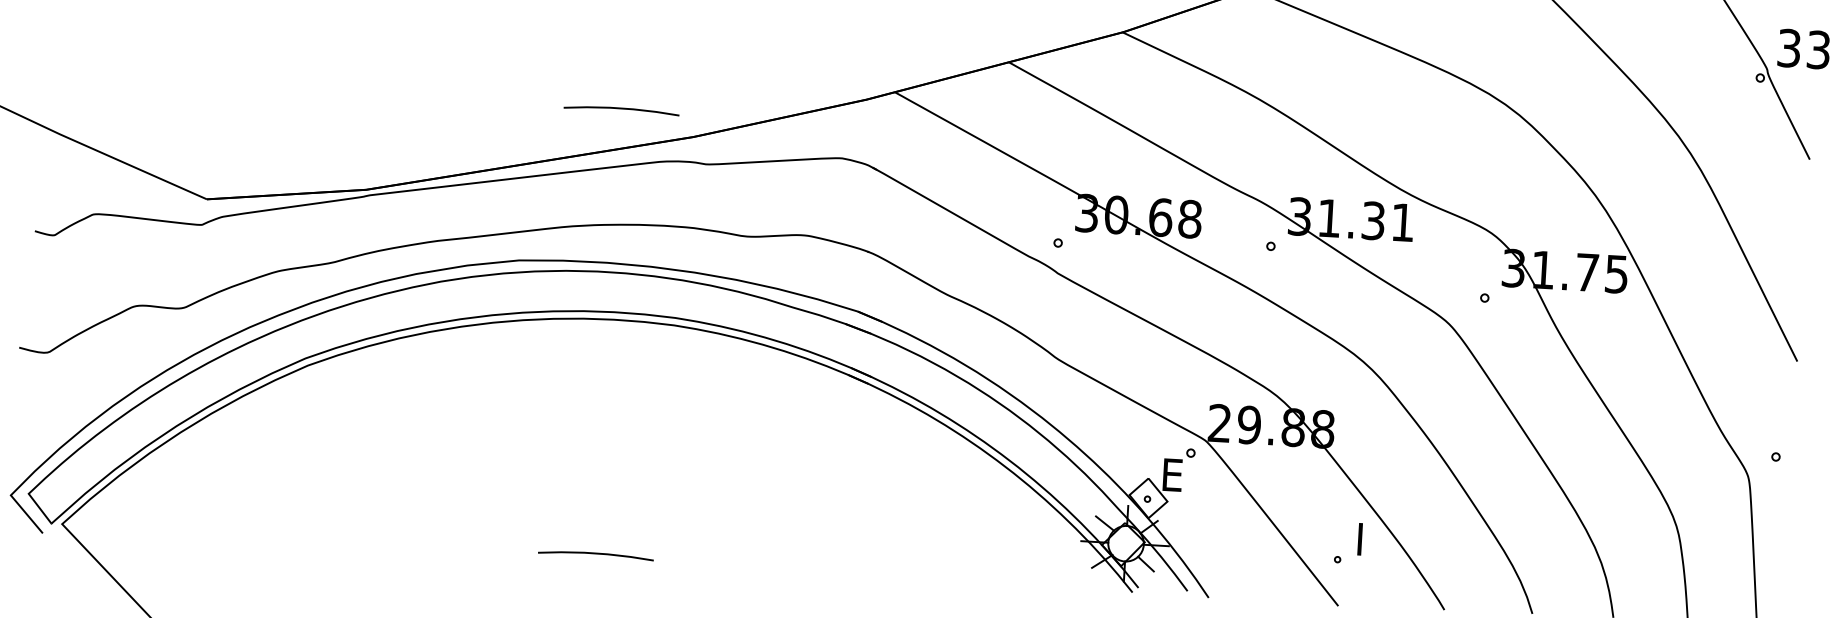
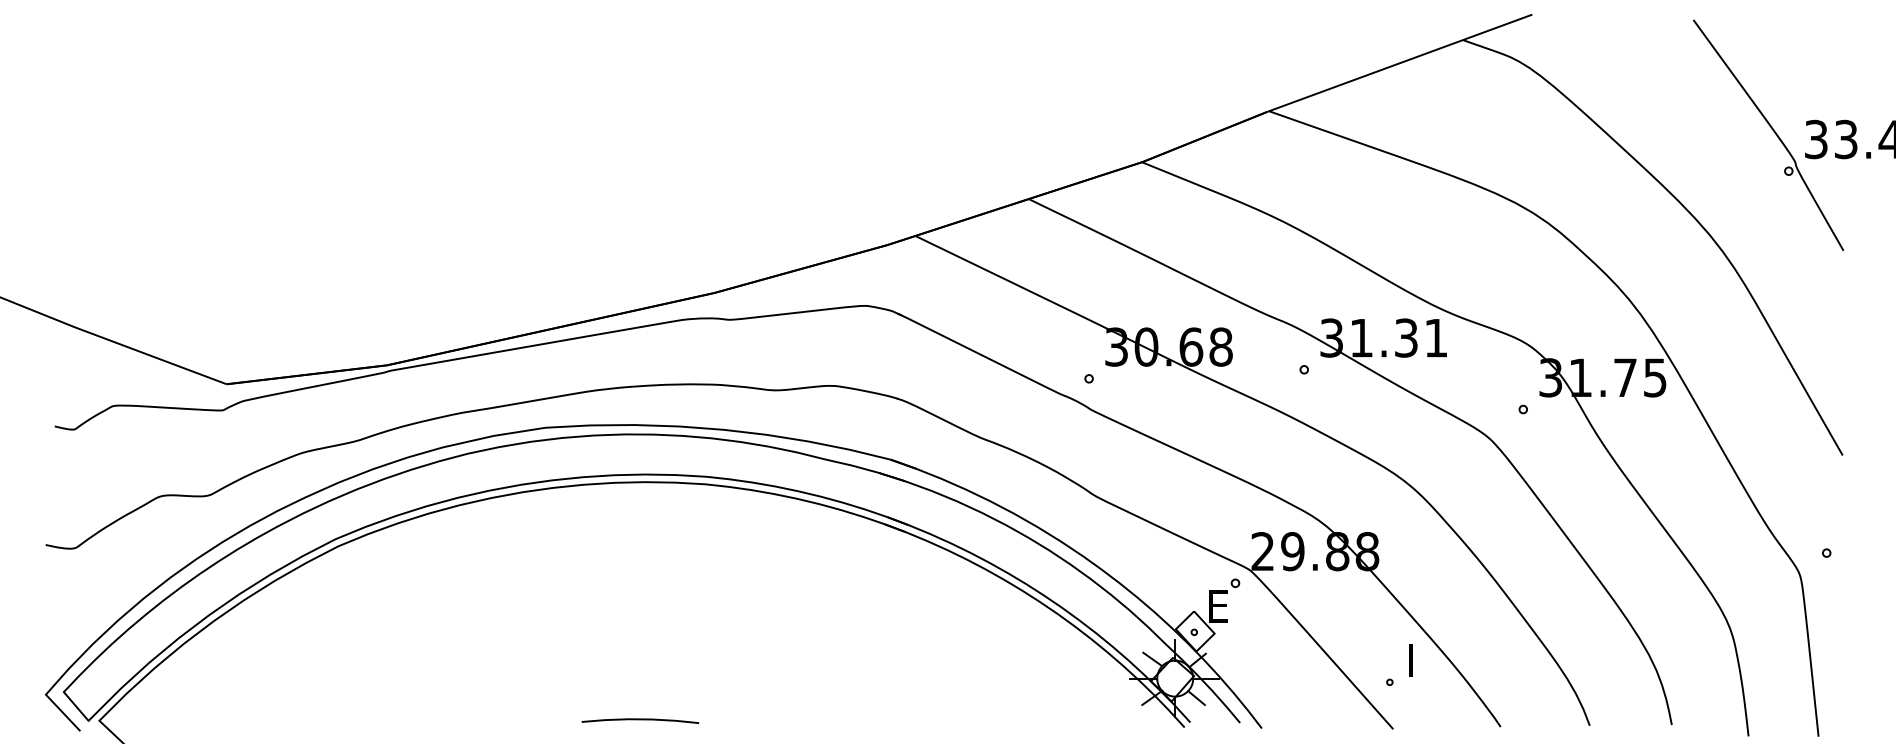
curve: (621, 109) -> (640, 269), removed

